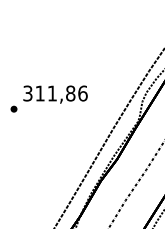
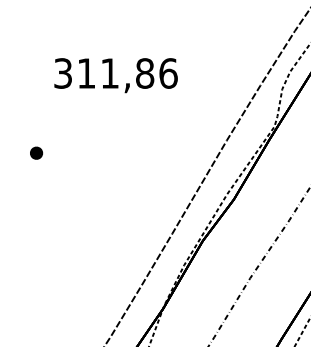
part: (13, 108) -> (35, 151), moved

